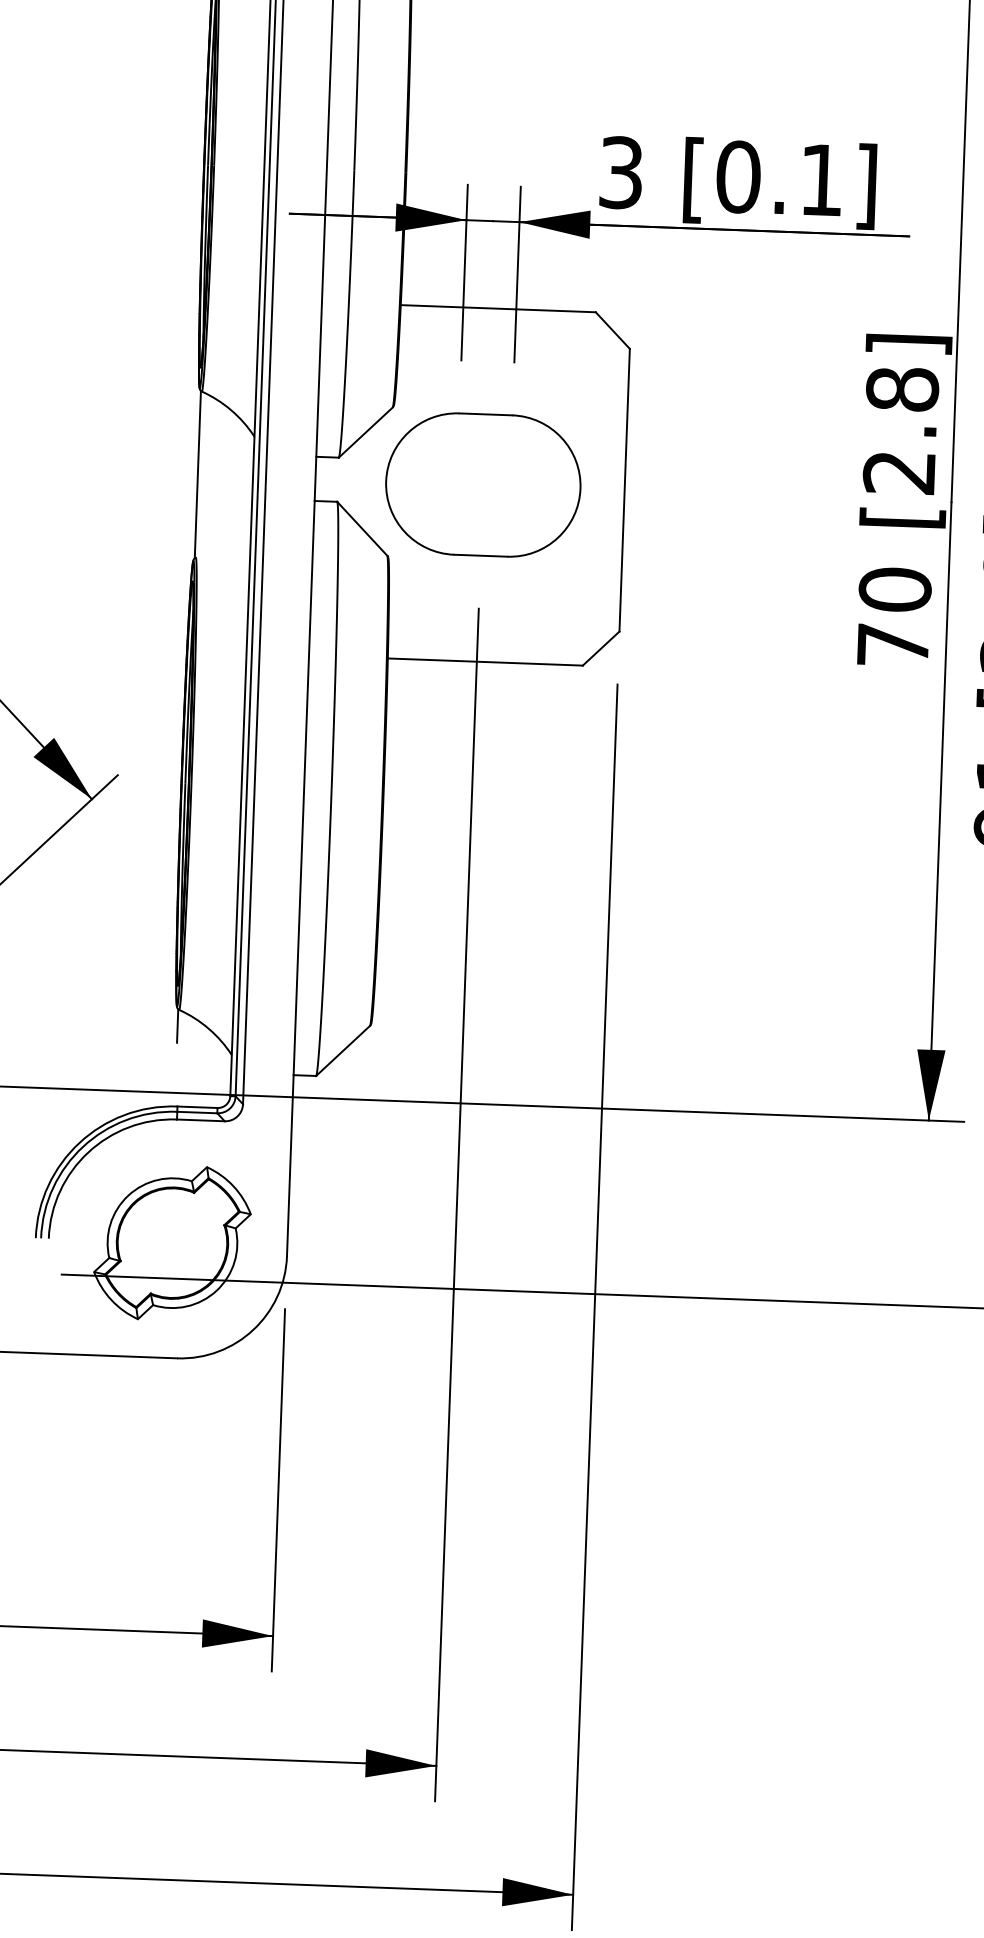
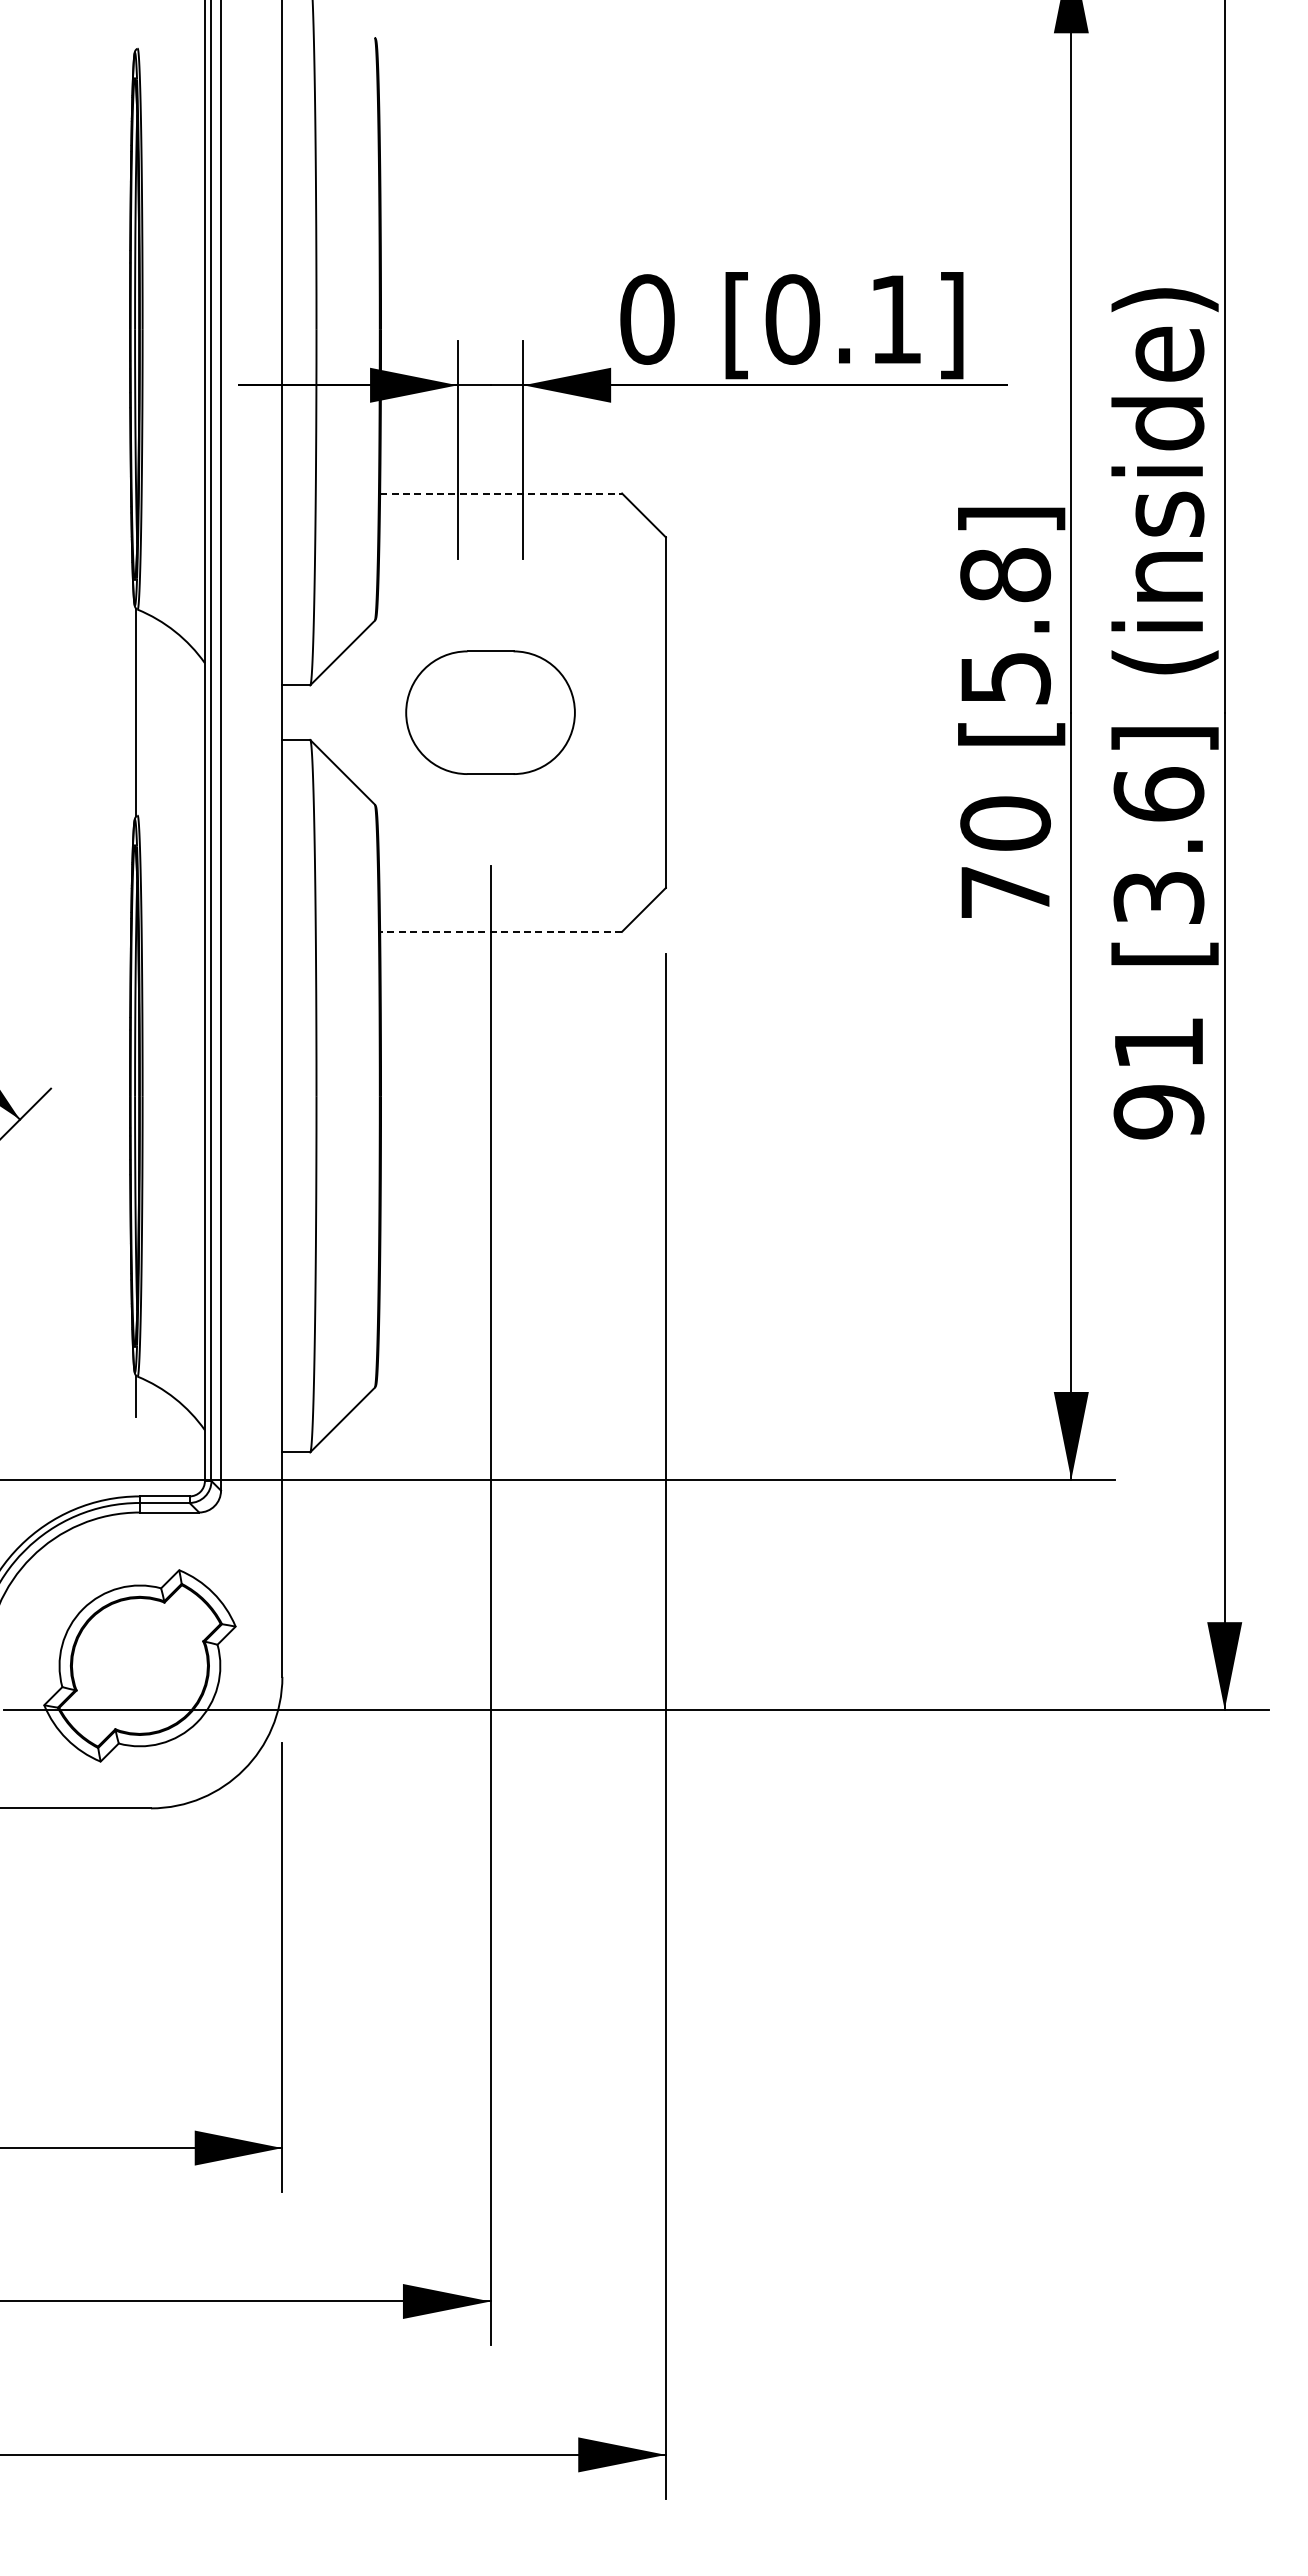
text: (621, 172) -> (647, 319), 3 -> 0
line: (498, 308) -> (501, 493), solid -> dashed
text: (899, 472) -> (1005, 678), [2.8] -> [5.8]
part: (483, 484) -> (490, 712), size x0.7
line: (485, 661) -> (501, 931), solid -> dashed

